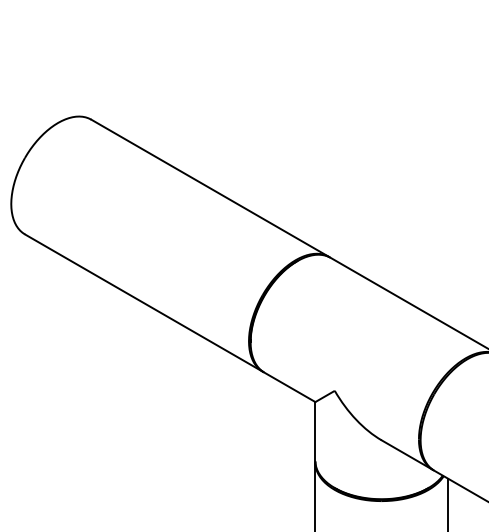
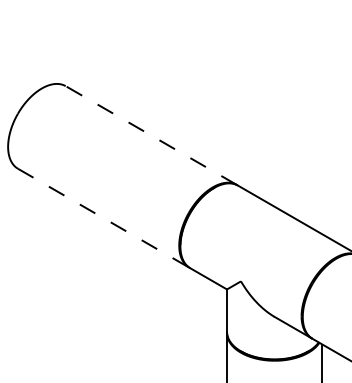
line: (209, 188) -> (150, 135), solid -> dashed
line: (144, 303) -> (104, 218), solid -> dashed

